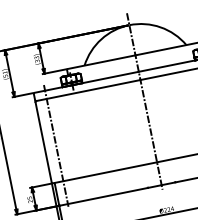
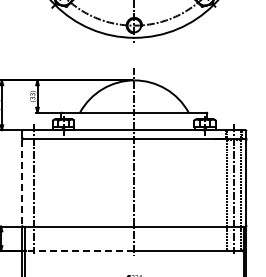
line: (43, 143) -> (22, 183), solid -> dashed
line: (110, 195) -> (79, 250), solid -> dashed

